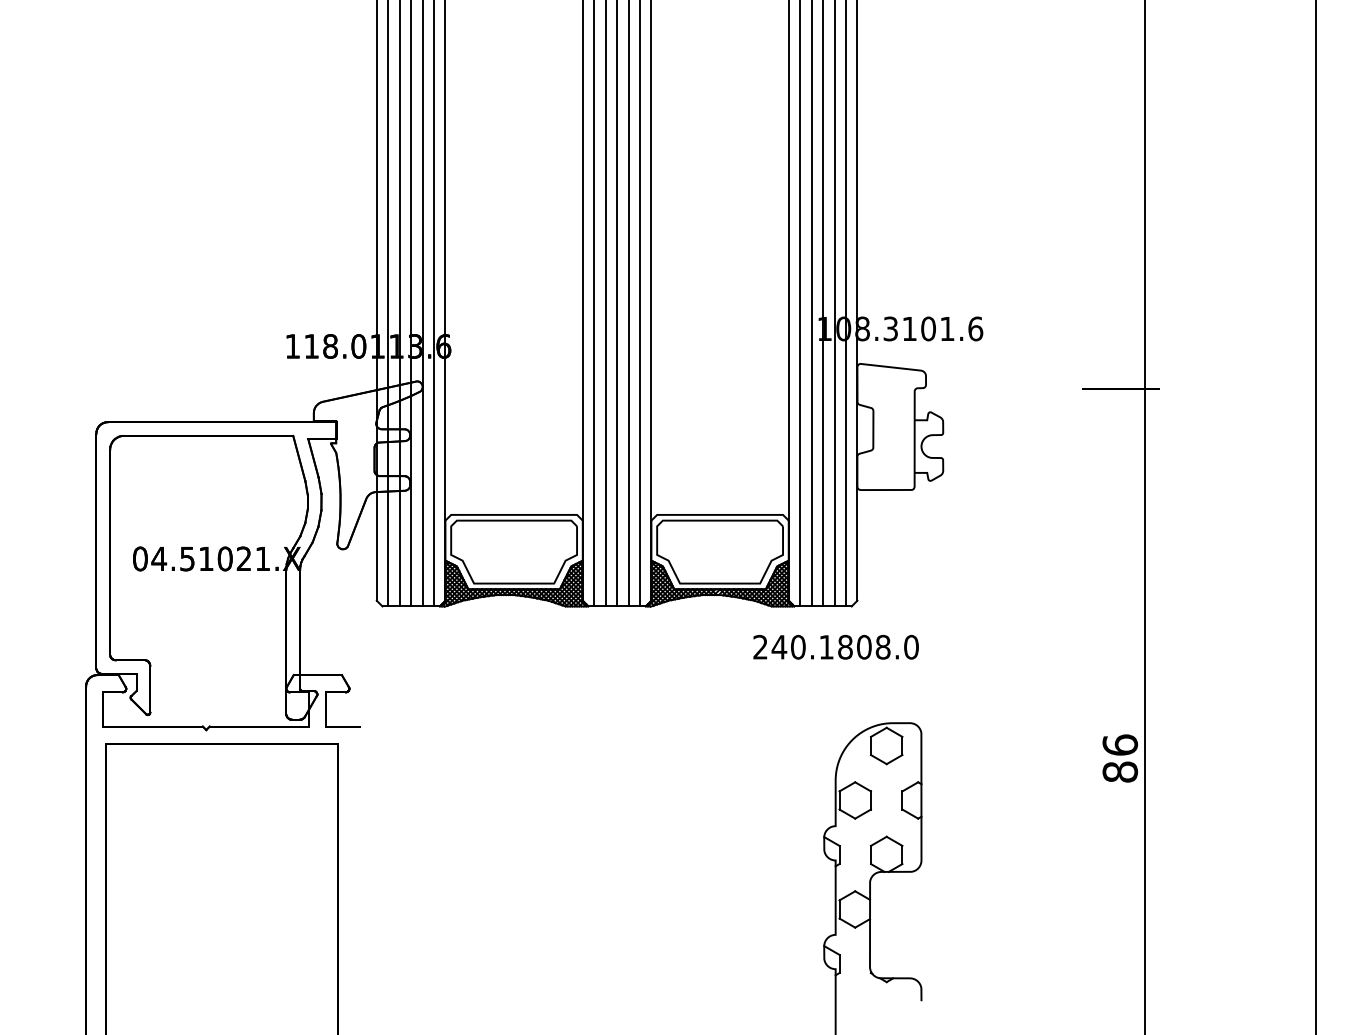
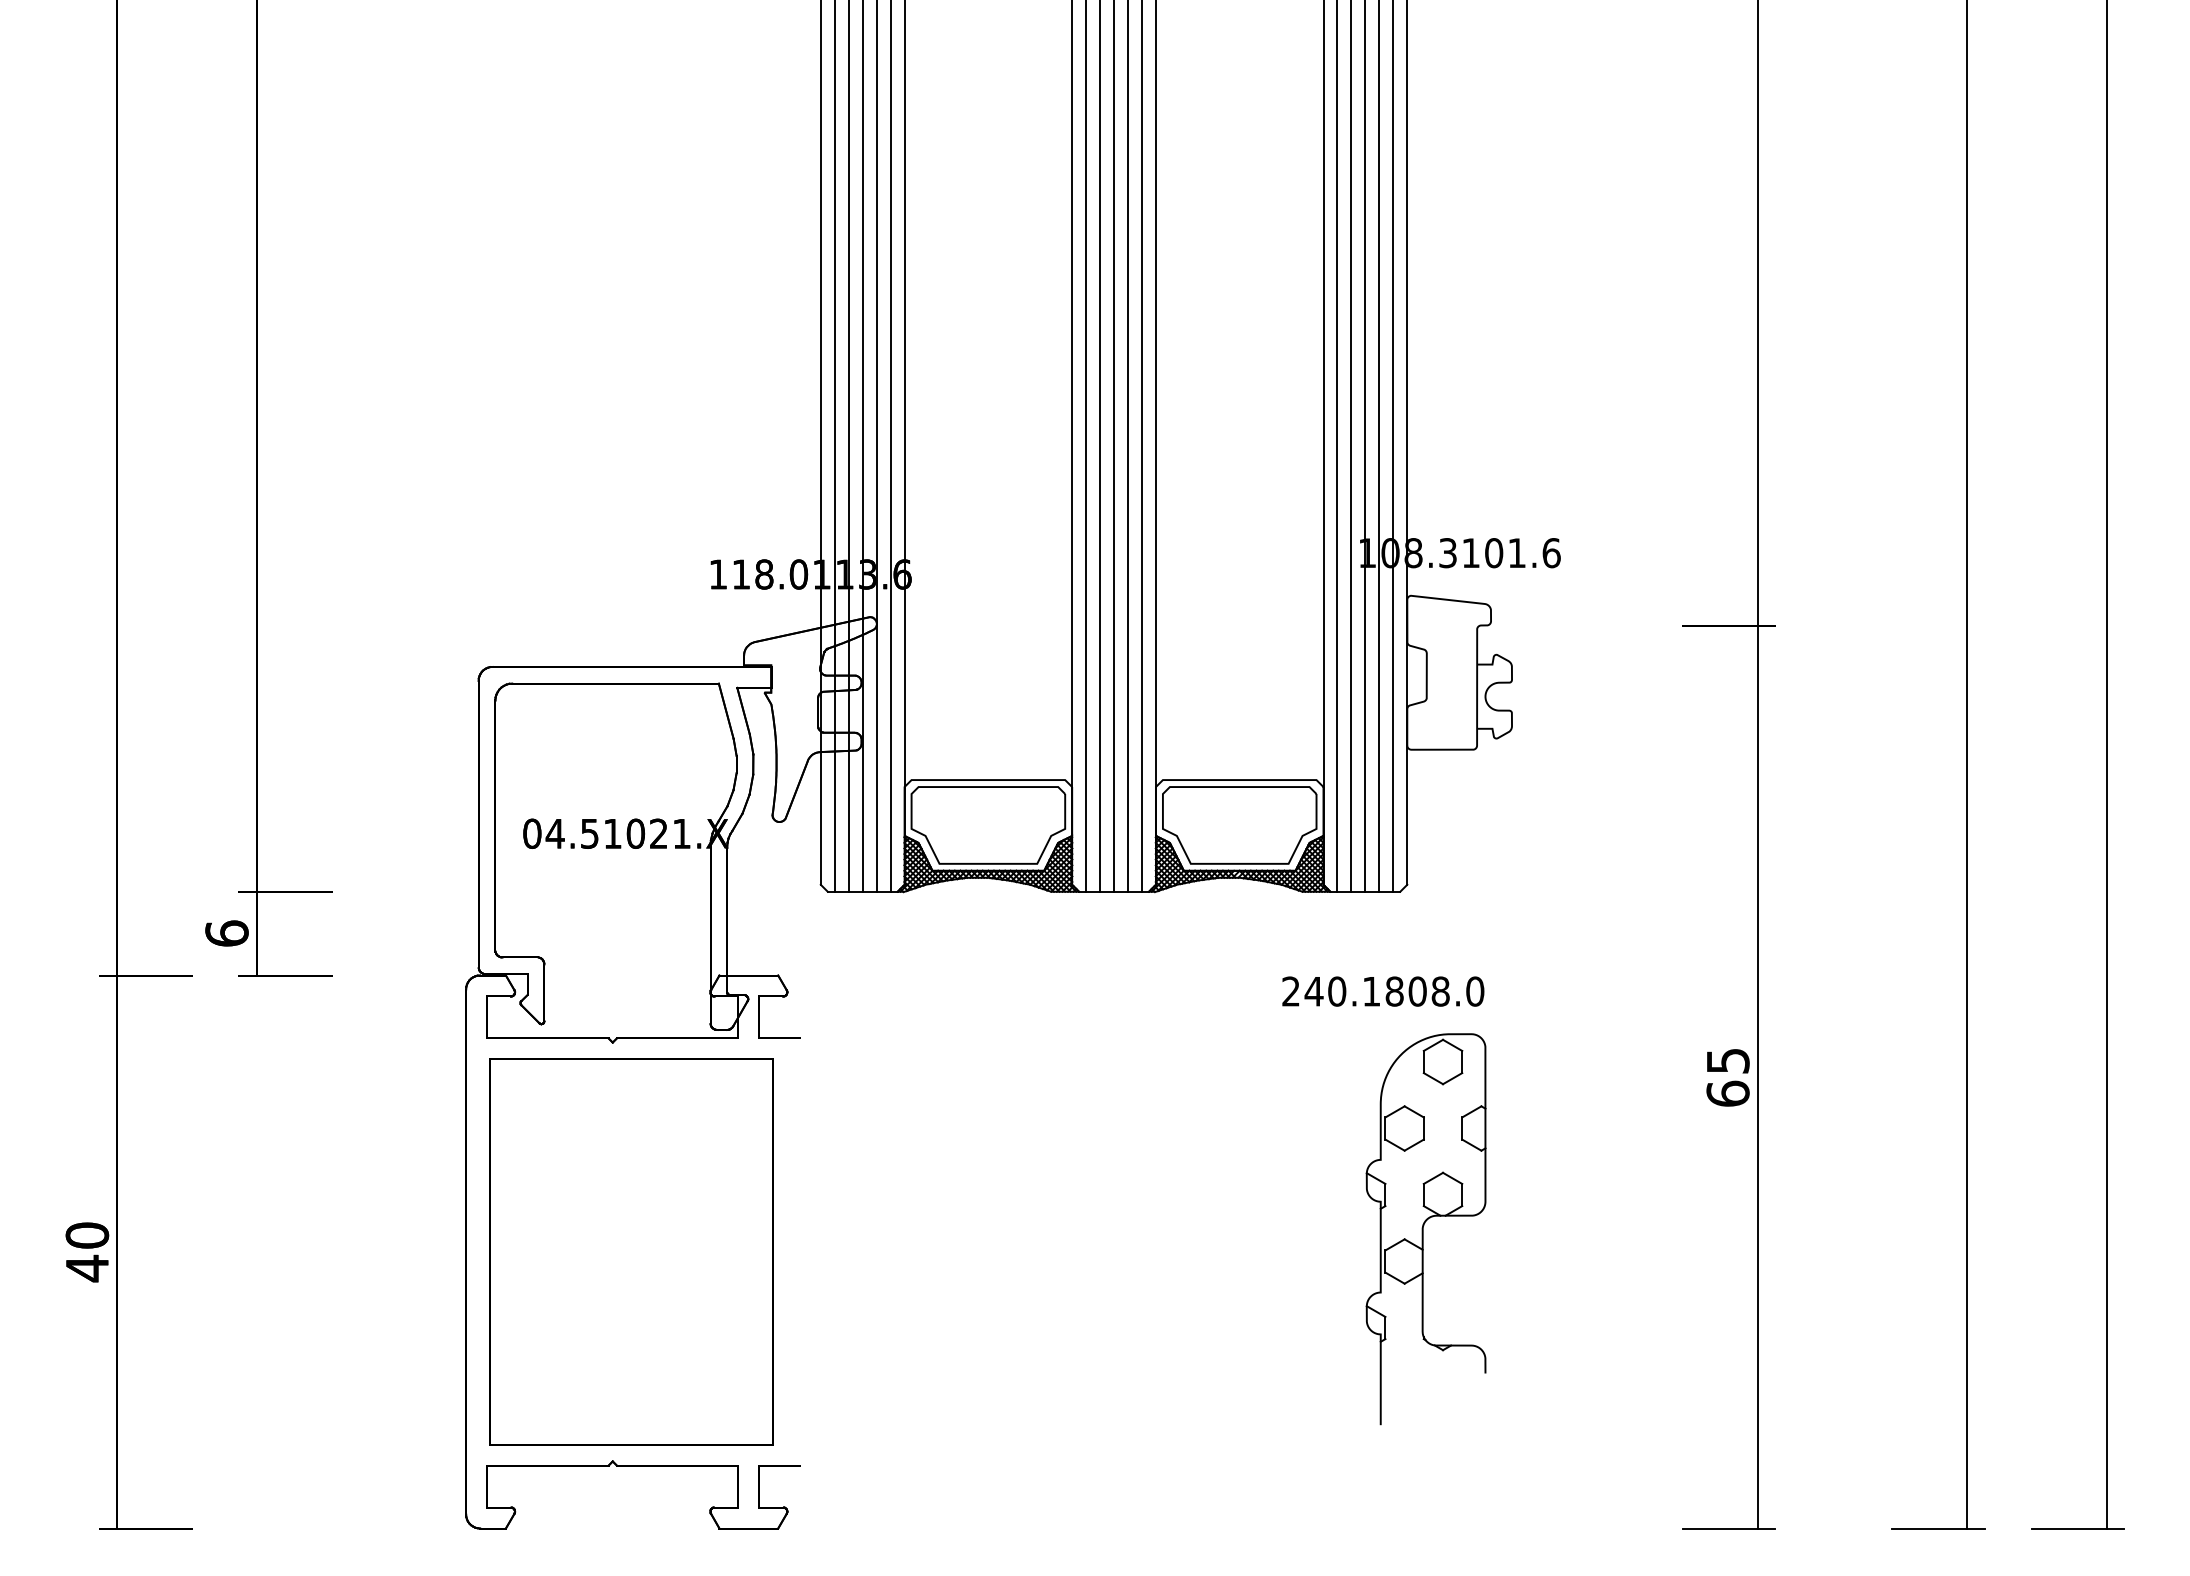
text: (836, 647) -> (1383, 991), moved
text: (1119, 757) -> (1727, 1076), 86 -> 65

